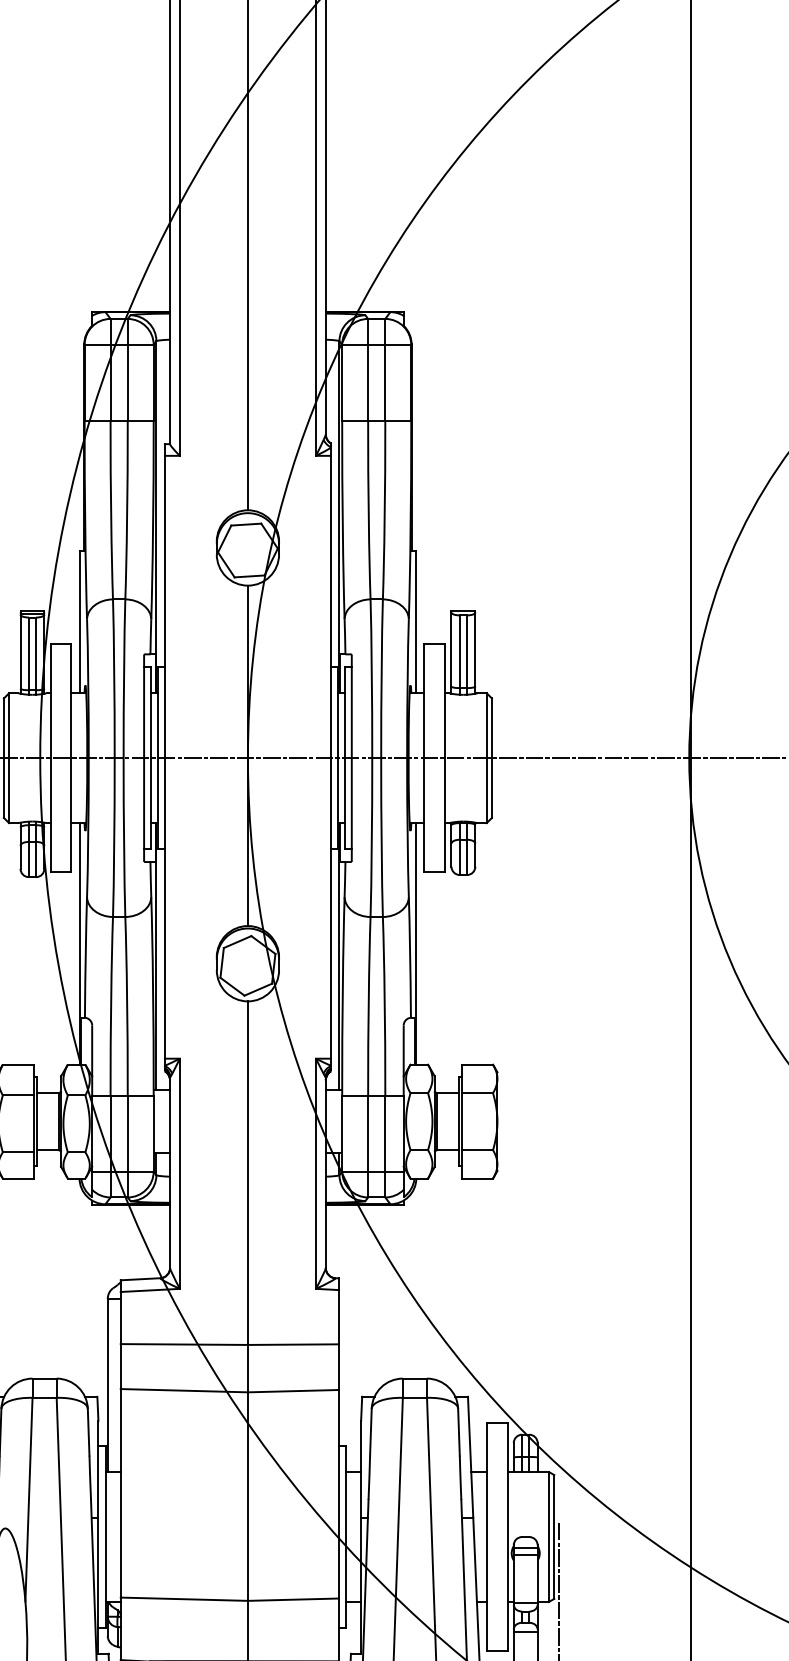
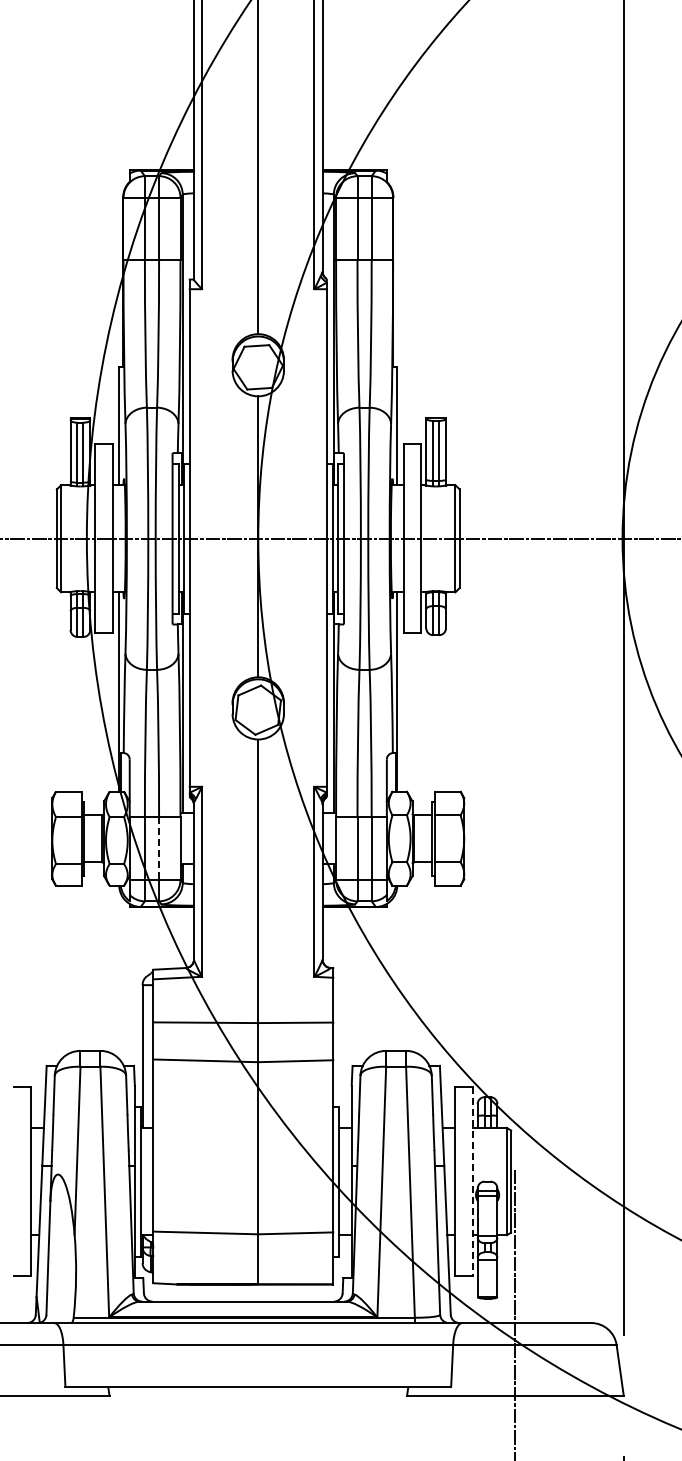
line: (128, 1134) -> (159, 849), solid -> dashed
line: (507, 1538) -> (472, 1182), solid -> dashed

